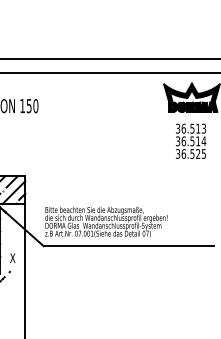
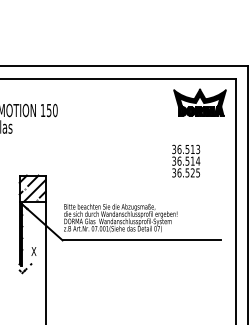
text: (191, 140) -> (186, 160), moved

